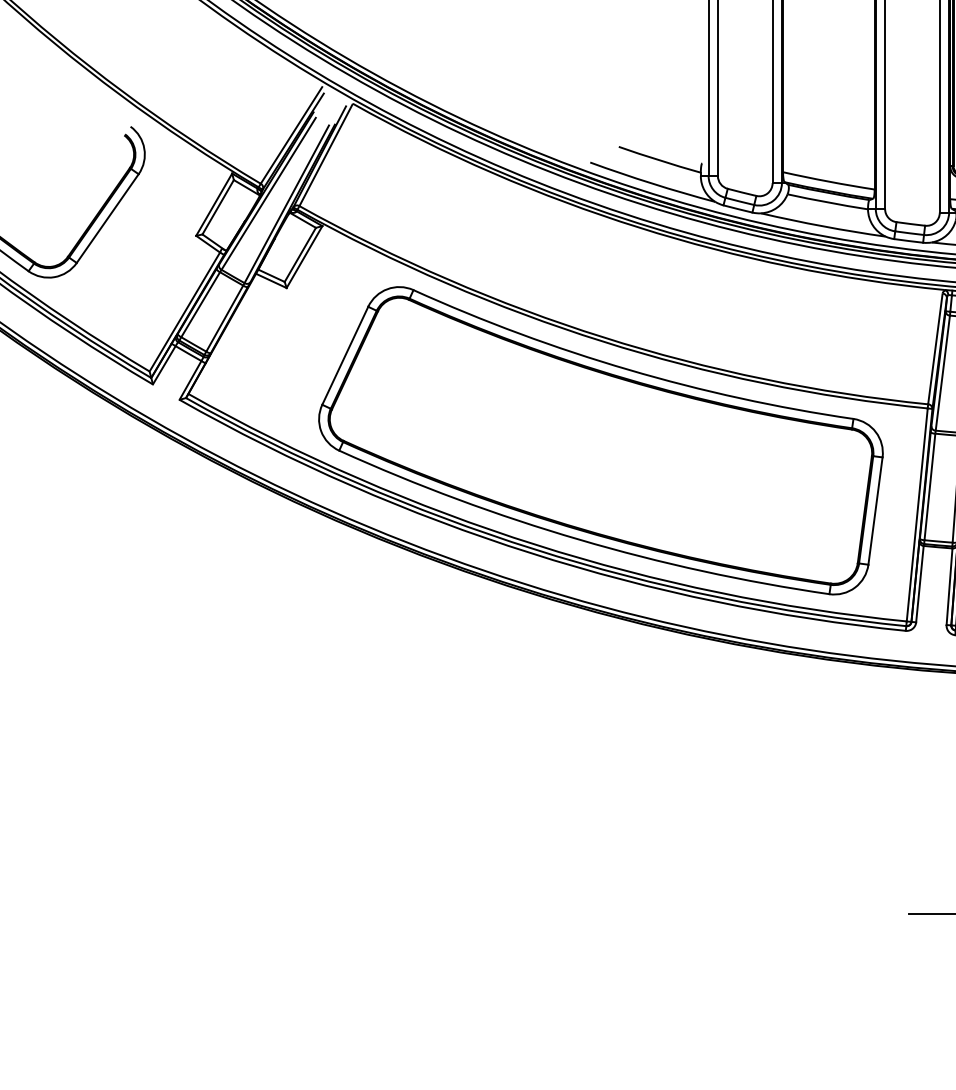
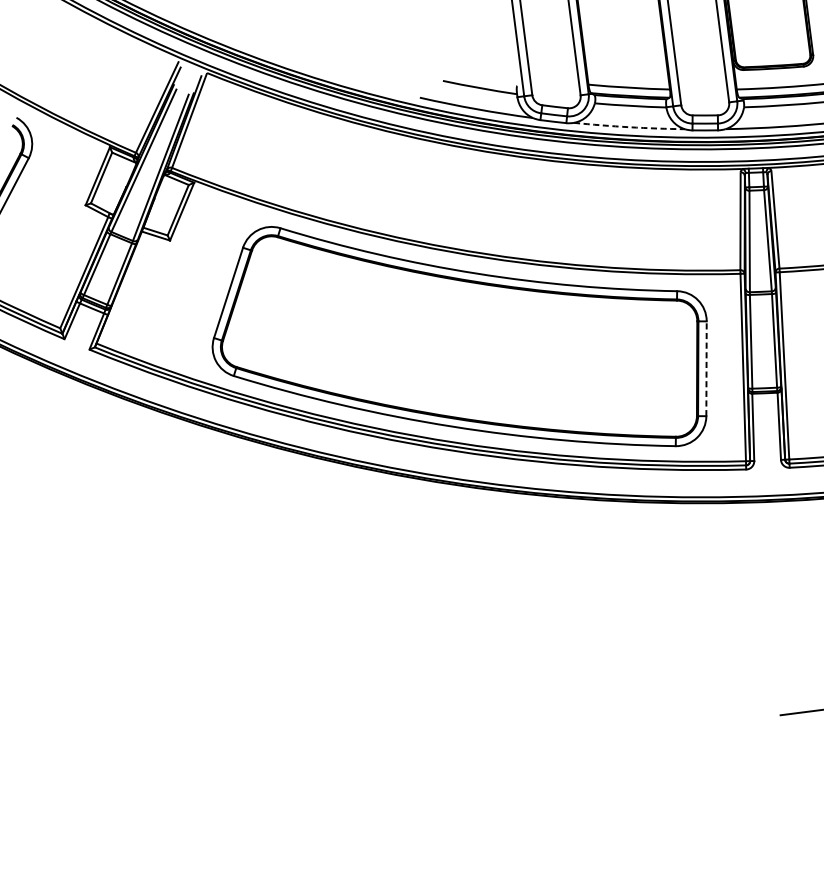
arc: (823, 226) -> (629, 127), solid -> dashed
line: (875, 510) -> (706, 368), solid -> dashed

